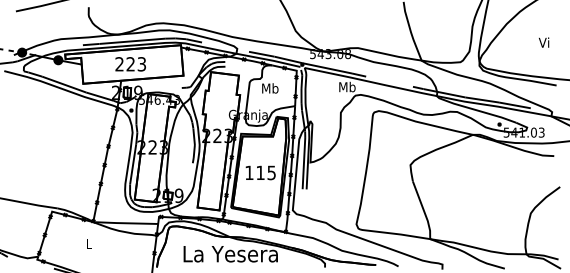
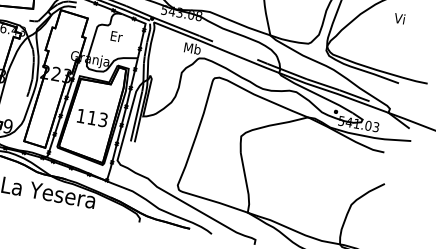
text: (544, 42) -> (400, 18), moved
text: (270, 88) -> (116, 36), Mb -> Er
text: (271, 172) -> (103, 119), 115 -> 113

